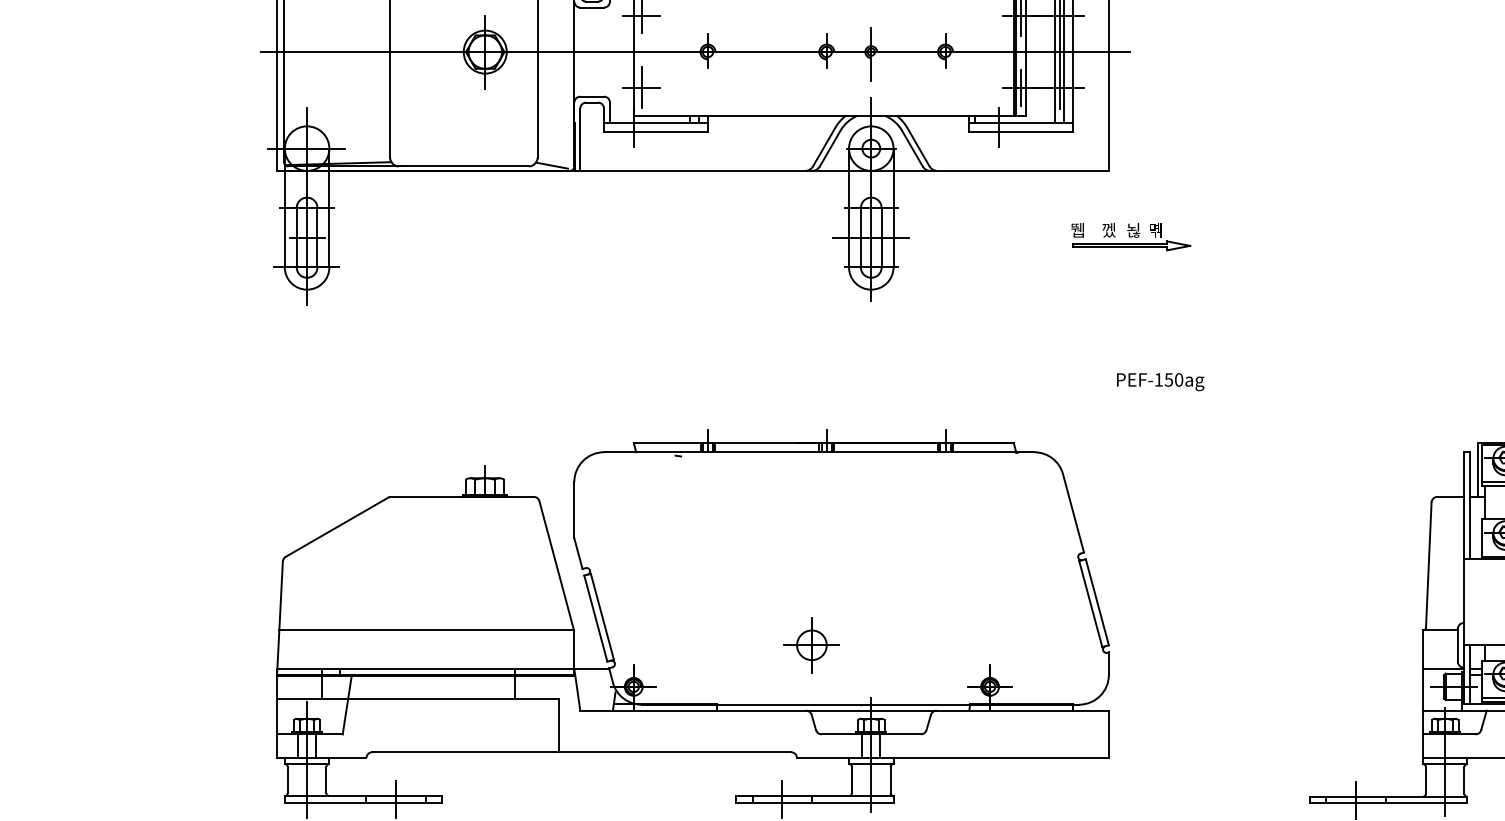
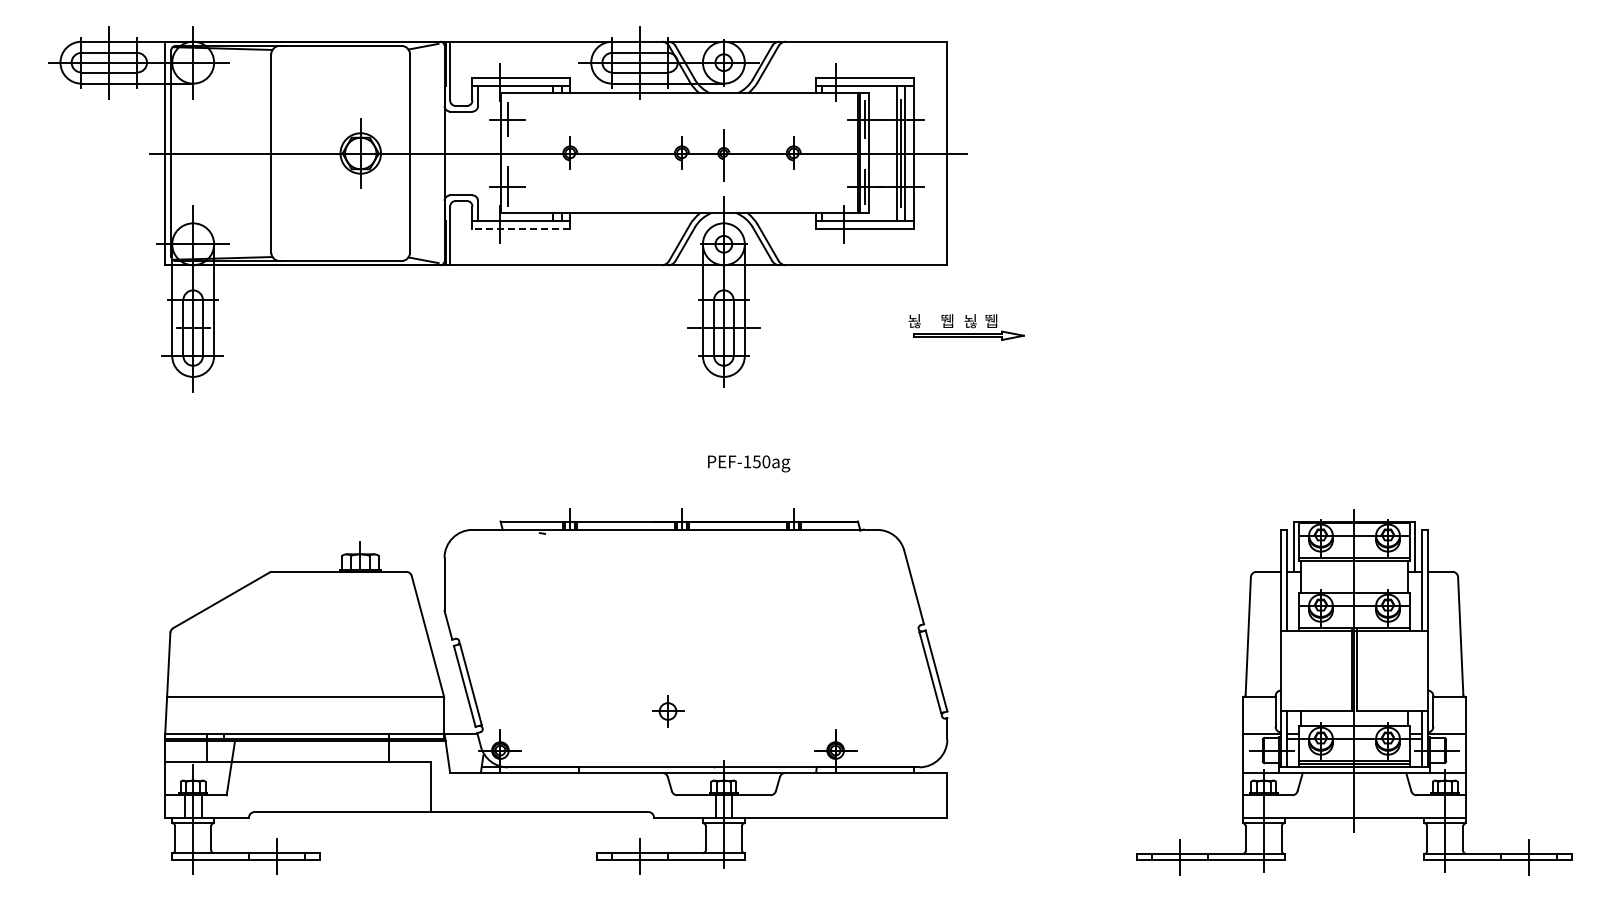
line: (656, 131) -> (521, 228), solid -> dashed
text: (1109, 229) -> (947, 320), 껬 -> 뛥
text: (1155, 229) -> (991, 320), 몎 -> 뛥
text: (1074, 230) -> (915, 321), 뛥 -> 뇒
text: (1161, 381) -> (749, 463), moved
part: (811, 645) -> (667, 711), size x0.6

